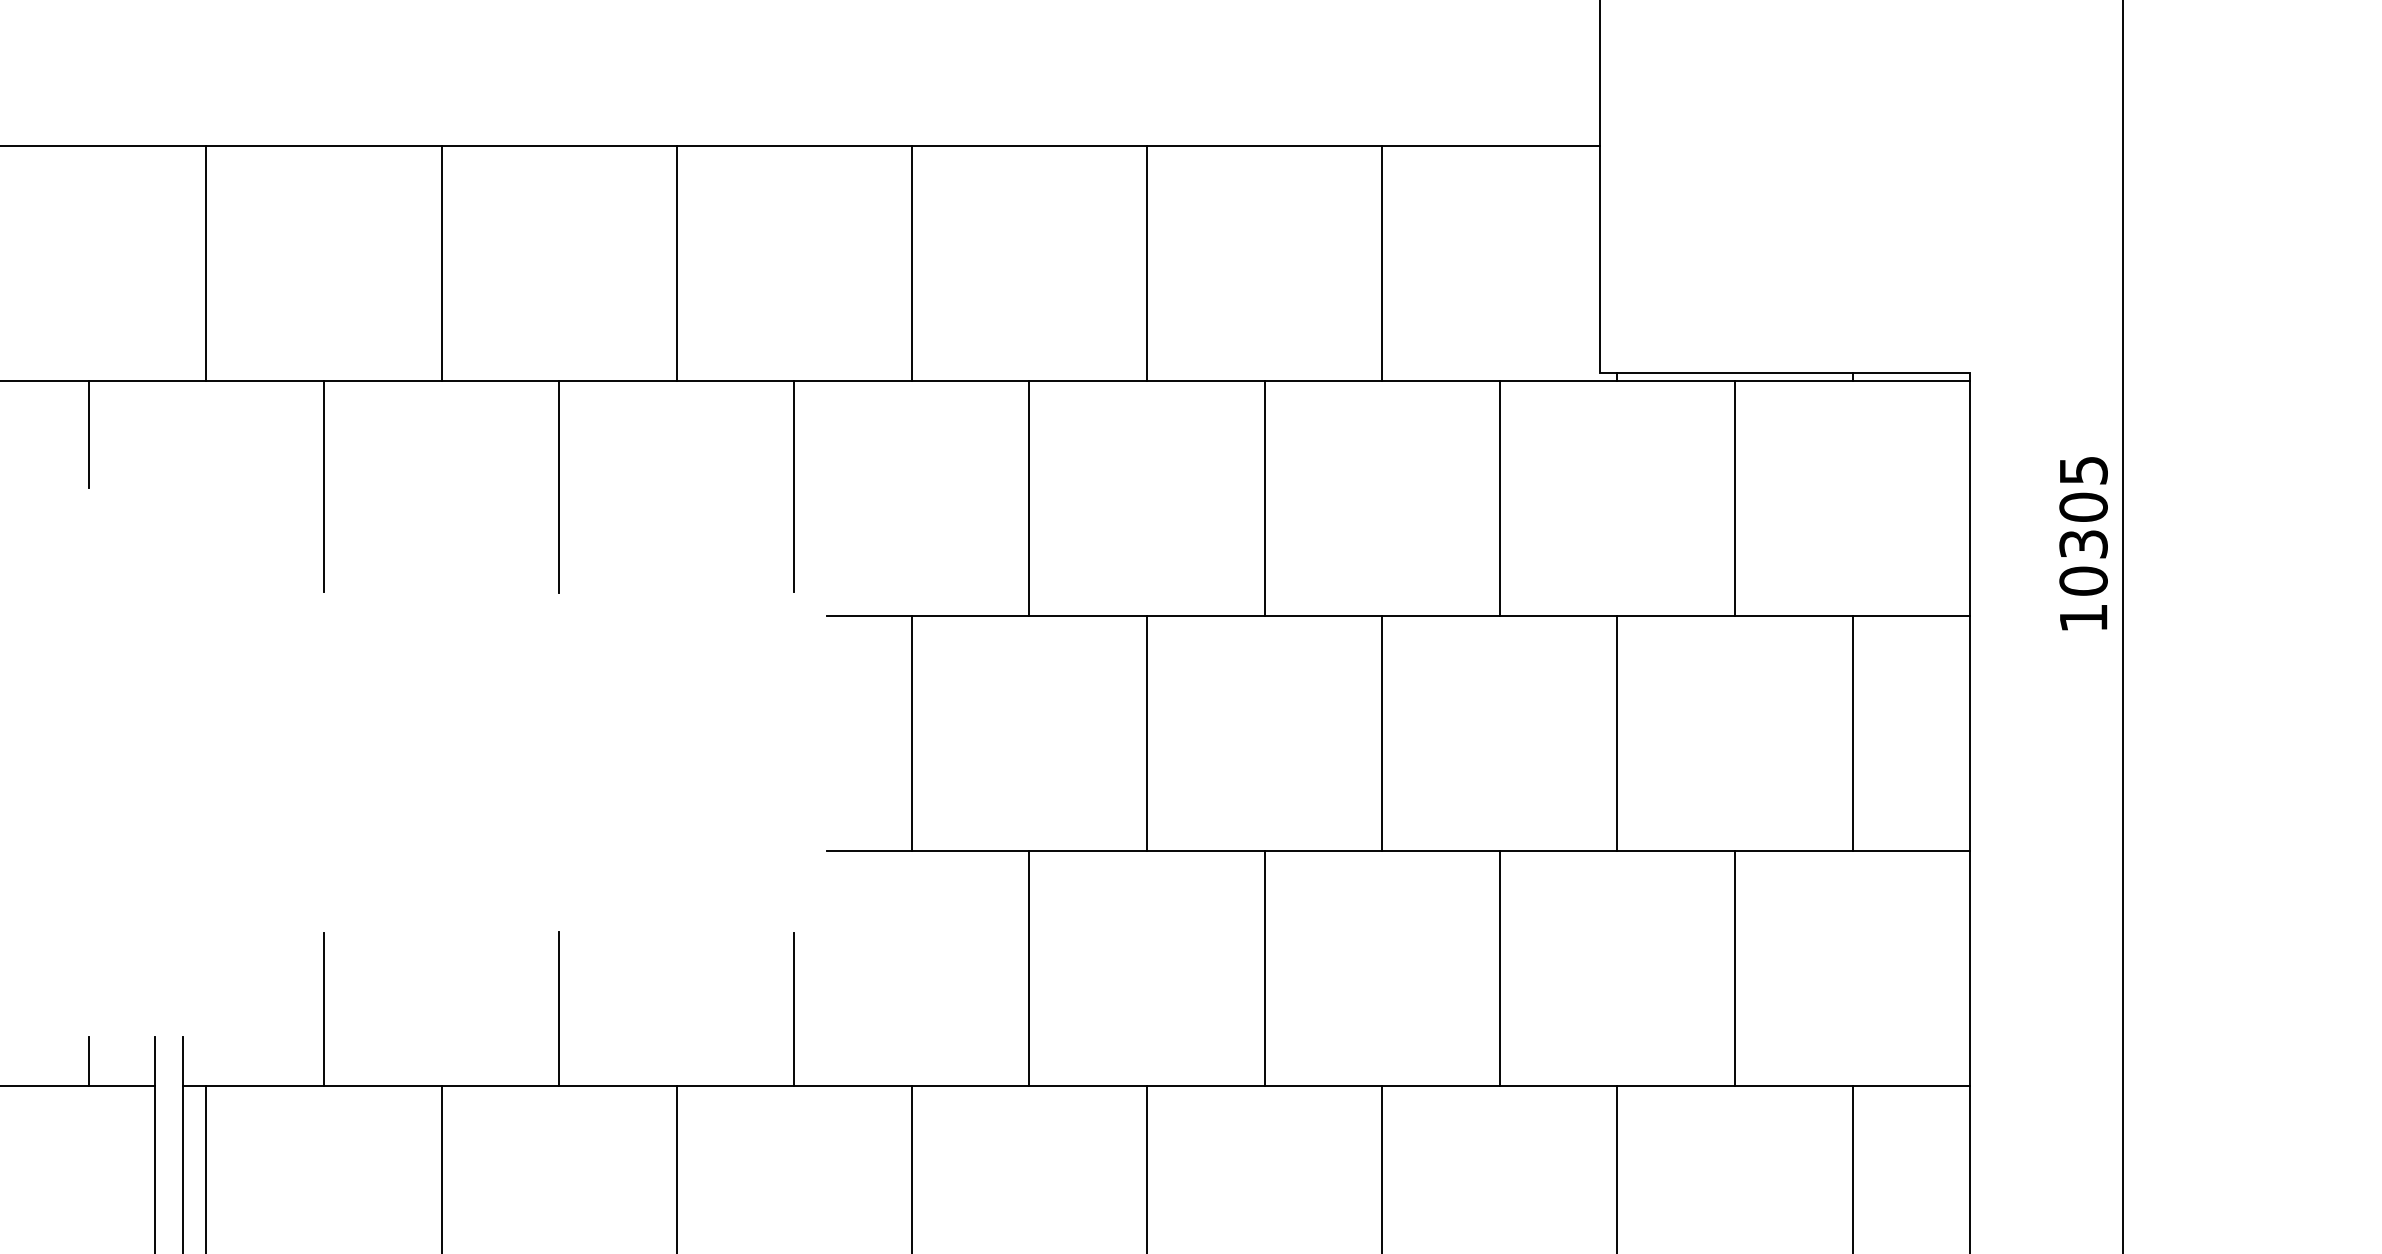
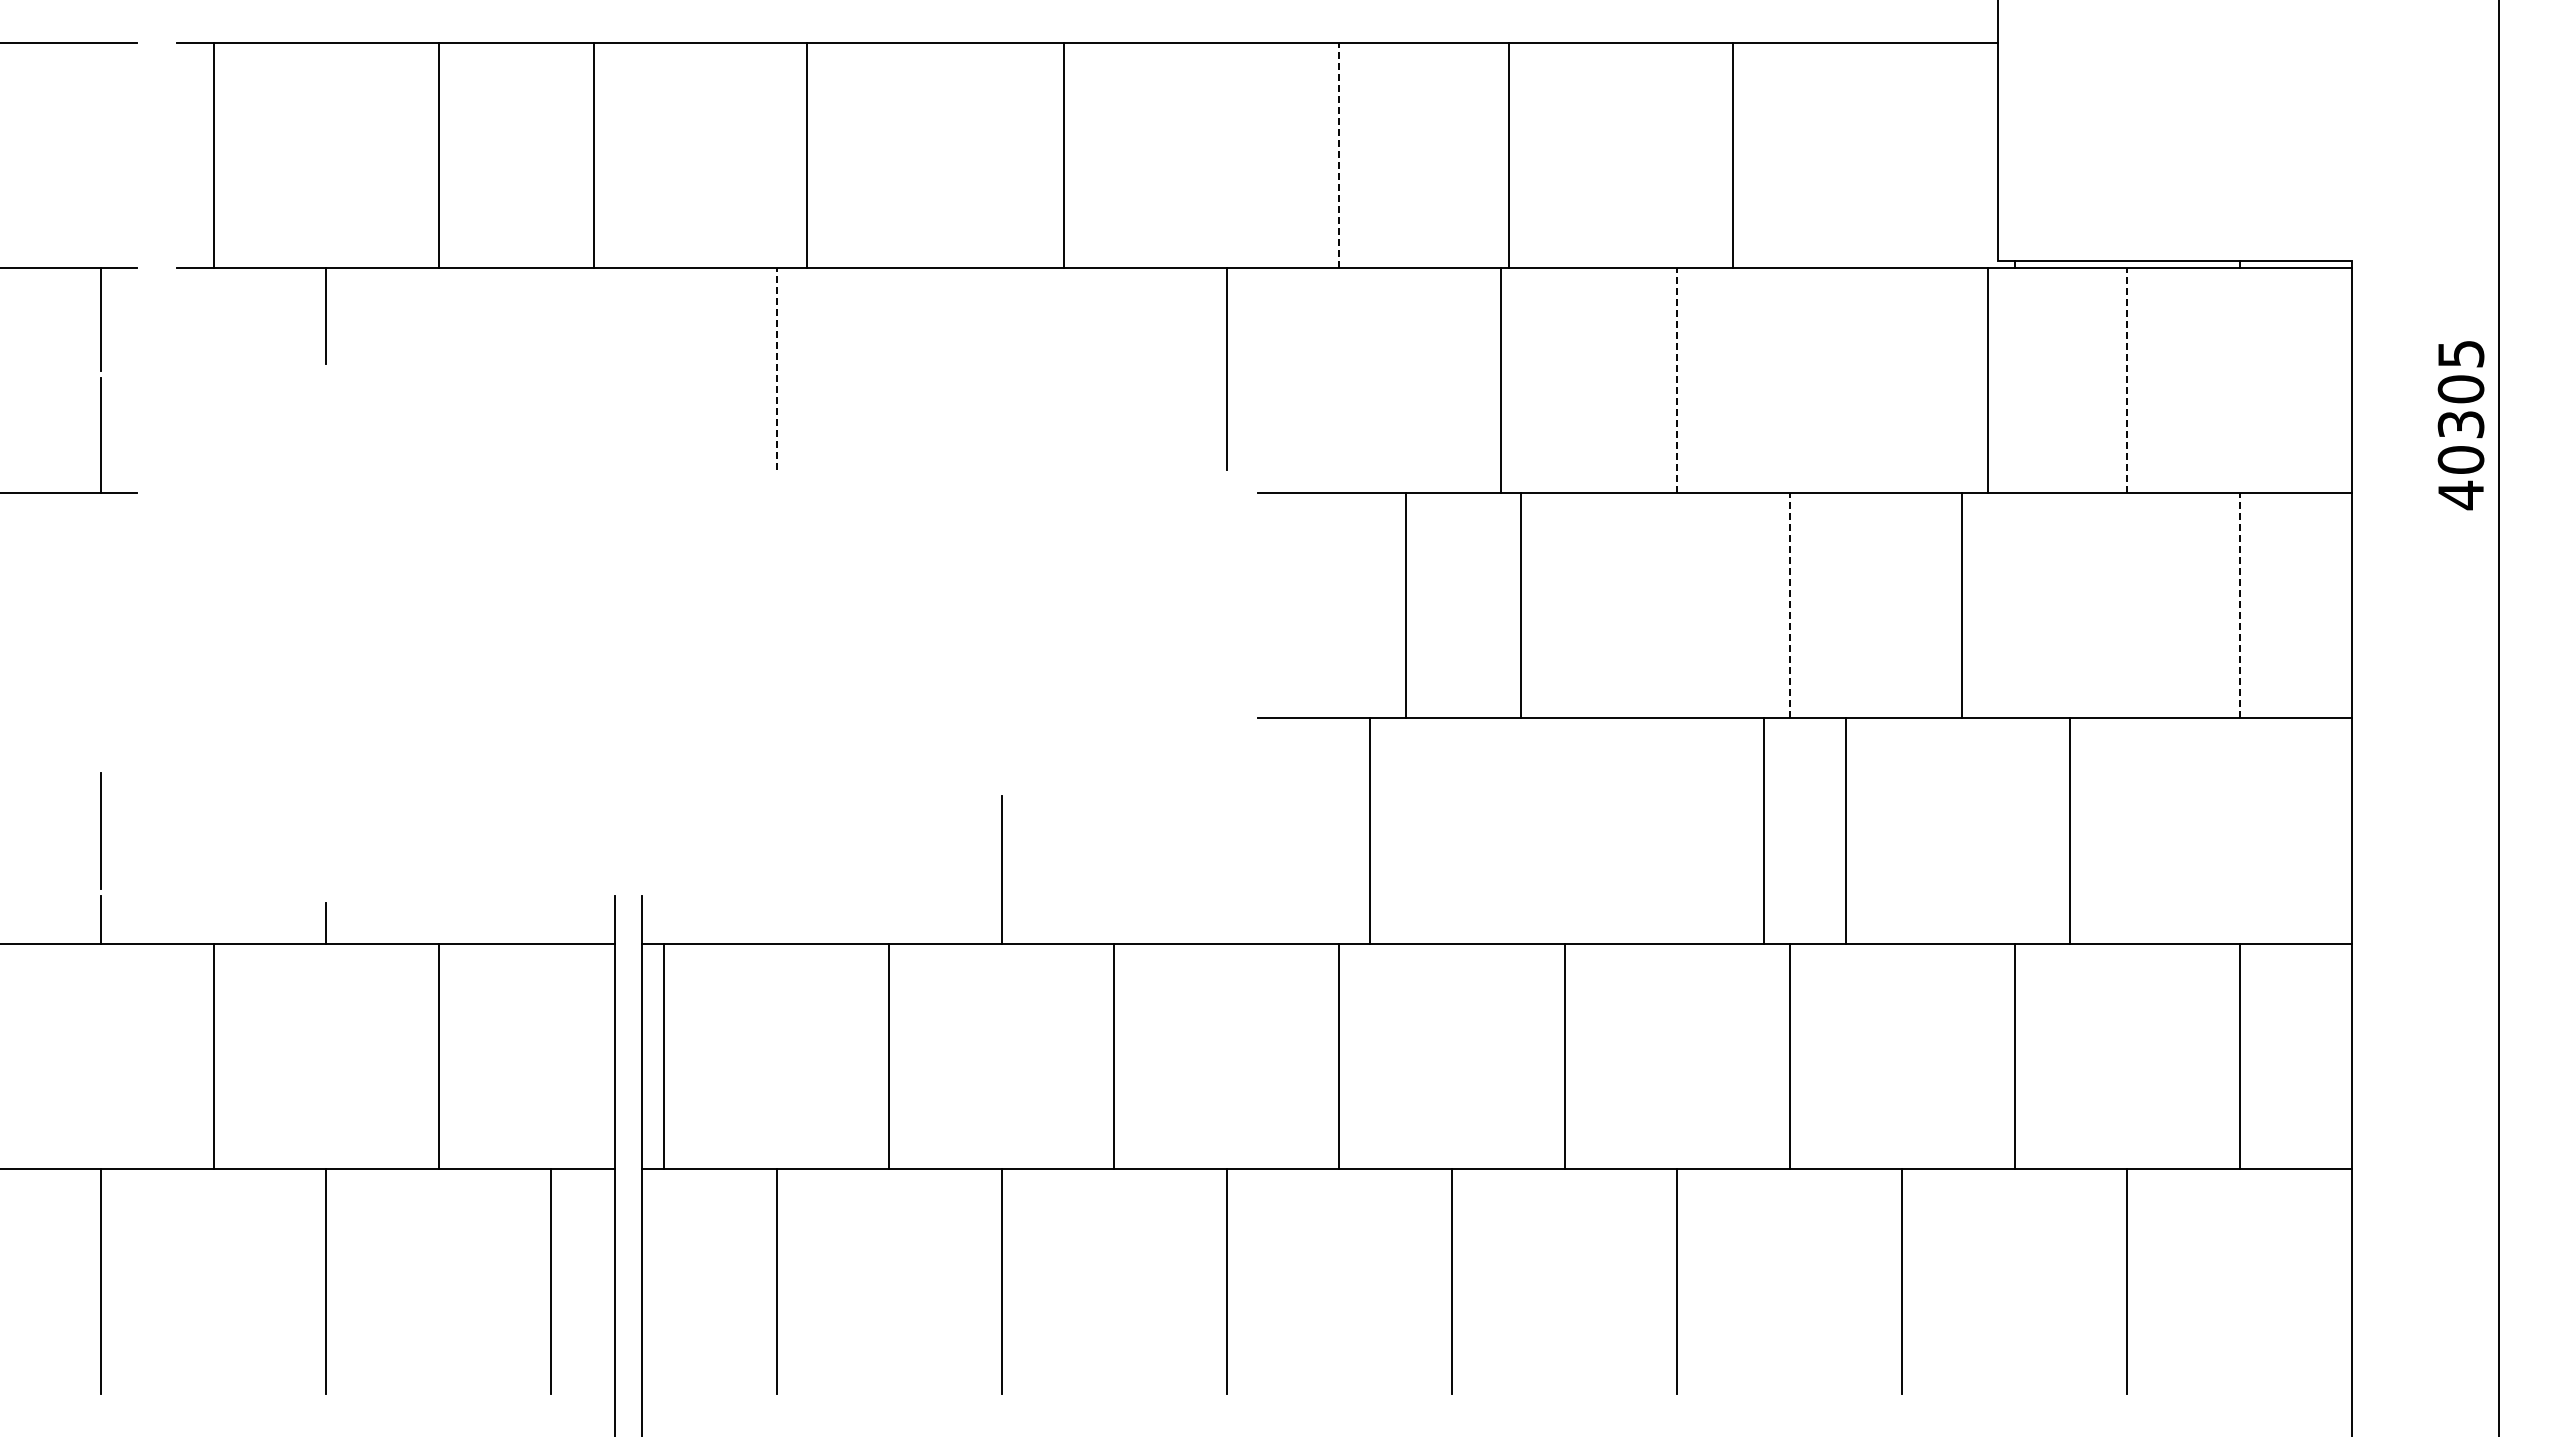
line: (206, 263) -> (594, 155), moved
line: (441, 263) -> (807, 155), moved
line: (676, 263) -> (1064, 155), moved
line: (912, 263) -> (1339, 155), solid -> dashed
line: (1147, 263) -> (1508, 155), moved
line: (1382, 263) -> (1732, 155), moved
line: (88, 434) -> (551, 319), removed
line: (323, 486) -> (776, 369), solid -> dashed
line: (558, 486) -> (1001, 369), removed
line: (1029, 498) -> (1500, 380), moved
line: (1265, 498) -> (1677, 380), solid -> dashed
line: (1500, 498) -> (1988, 380), moved
line: (1735, 498) -> (2127, 380), solid -> dashed
text: (2083, 618) -> (2460, 495), 10305 -> 40305
line: (912, 733) -> (1406, 605), moved
line: (1147, 733) -> (1520, 605), moved
line: (1382, 733) -> (1789, 605), solid -> dashed
line: (1617, 733) -> (1961, 605), moved
line: (1852, 733) -> (2239, 605), solid -> dashed
line: (1029, 968) -> (1369, 830), moved
line: (1265, 968) -> (1764, 830), moved
line: (1500, 968) -> (1846, 830), moved
line: (1735, 968) -> (2070, 830), moved
line: (323, 1008) -> (776, 869), removed
line: (793, 1008) -> (1226, 869), removed
line: (88, 1061) -> (551, 919), removed

